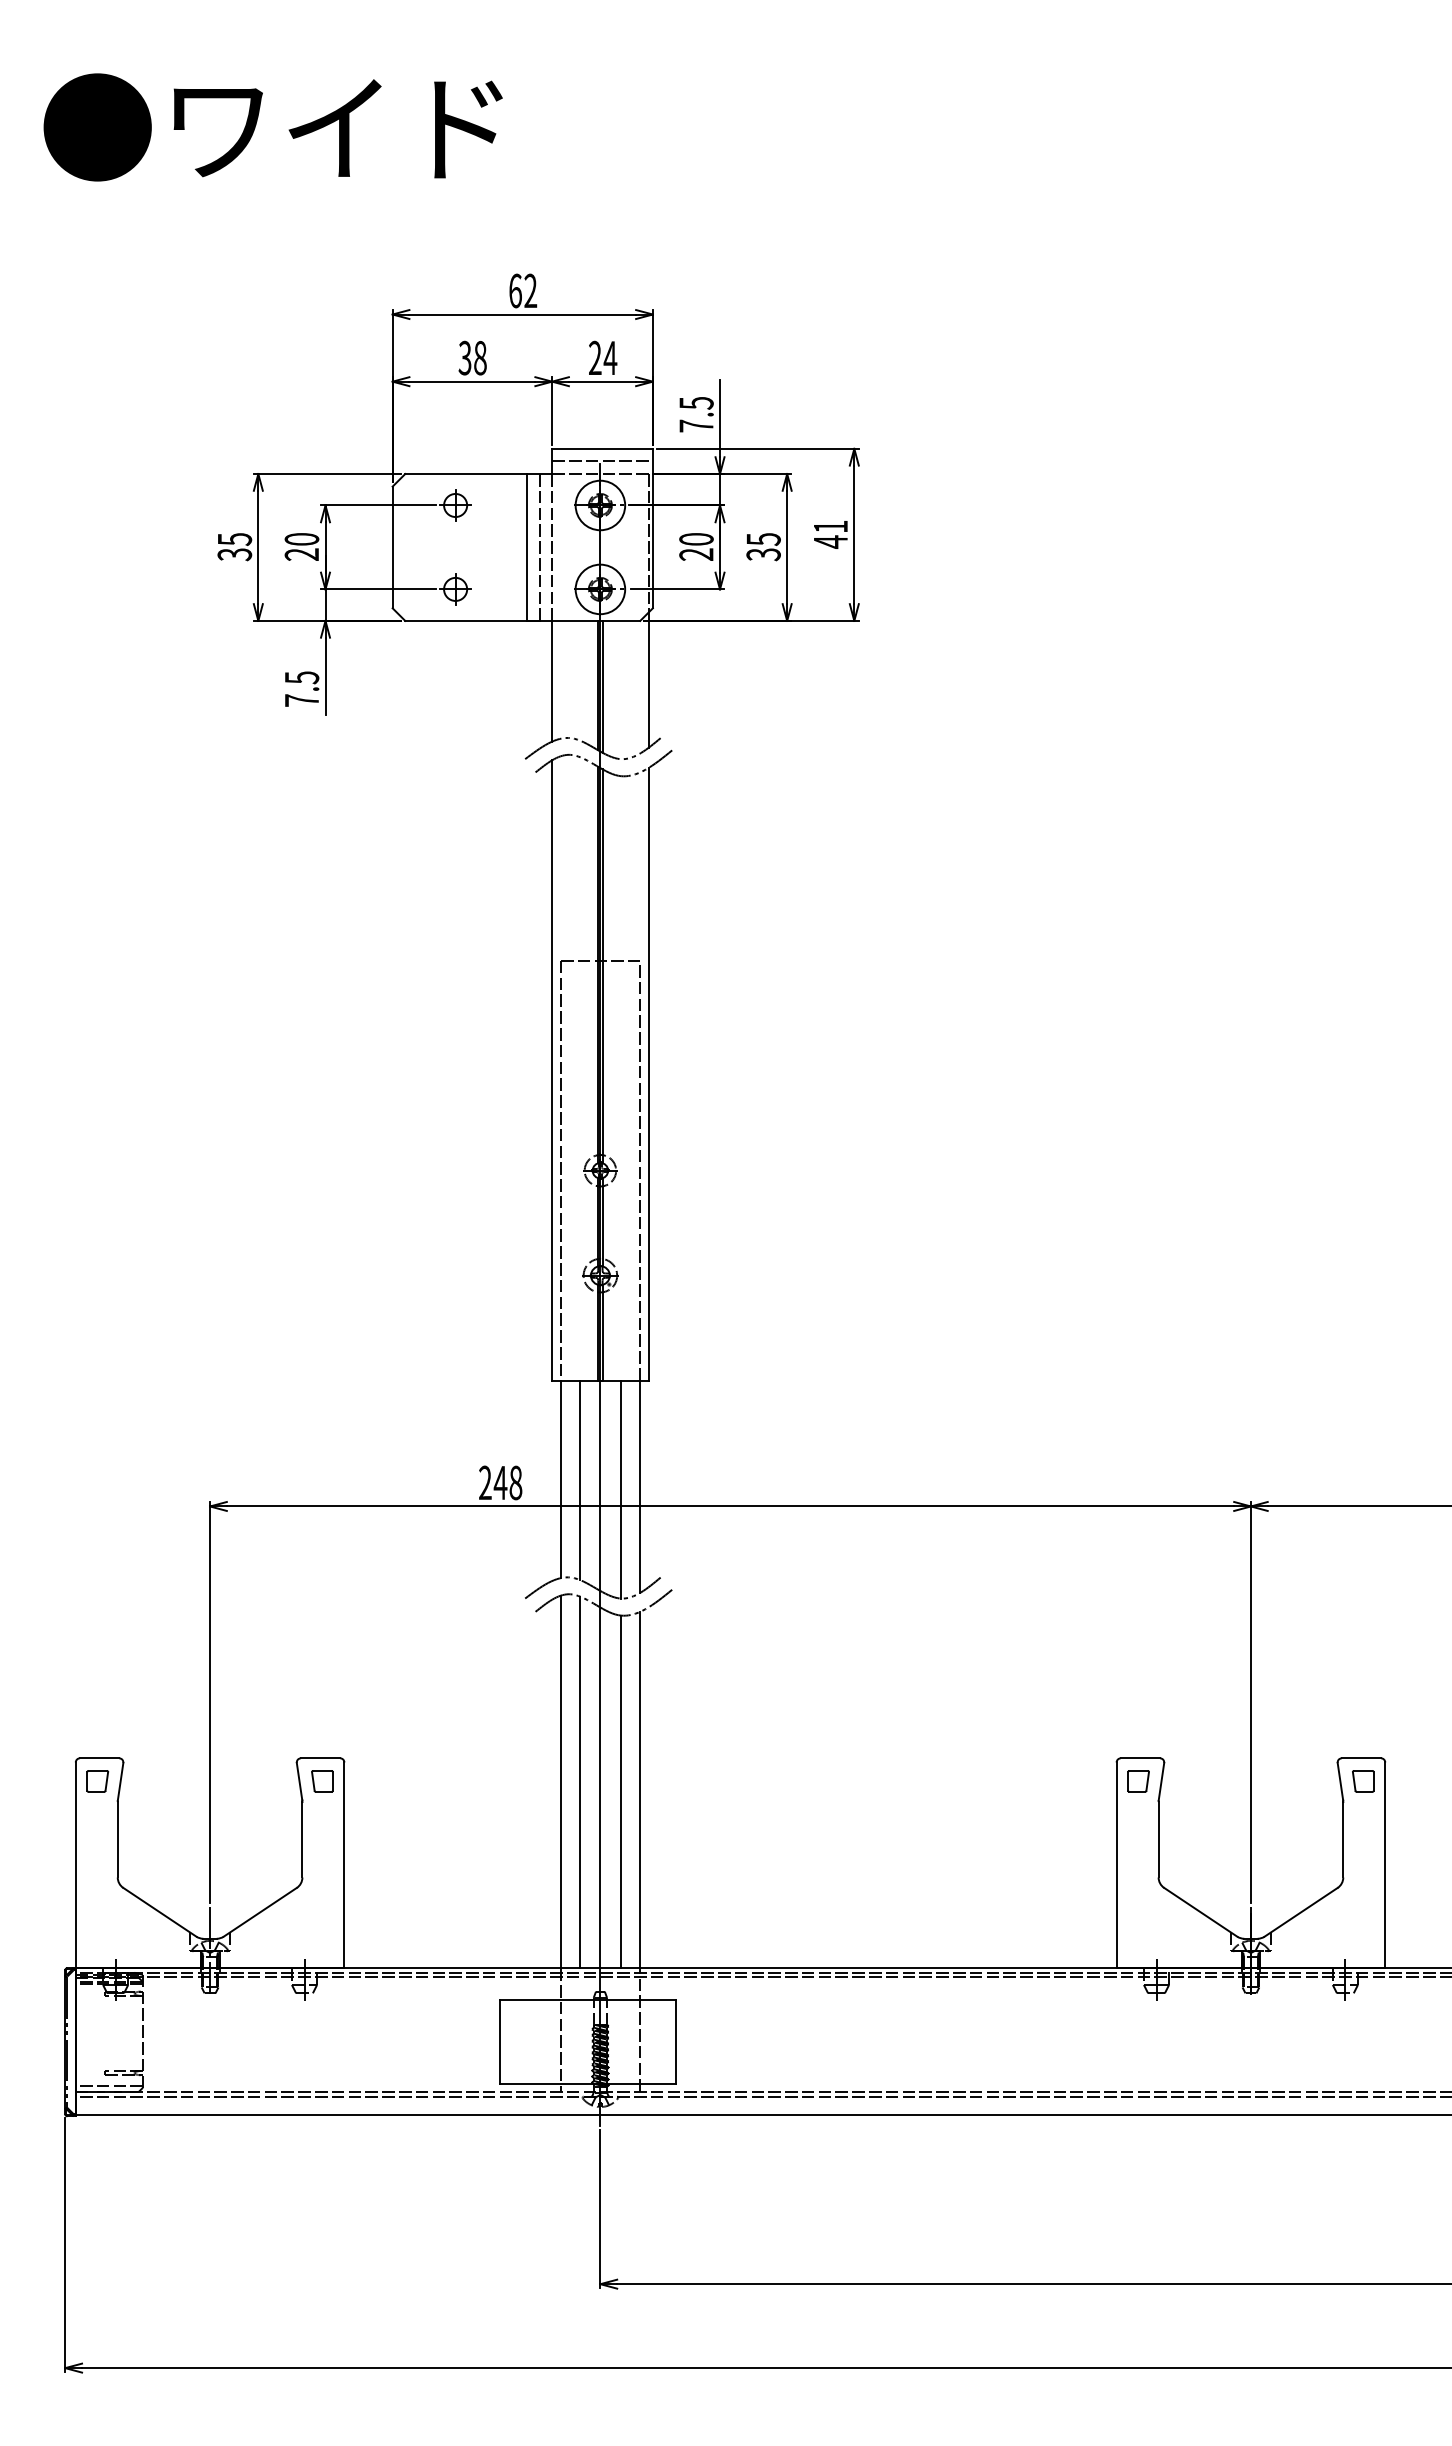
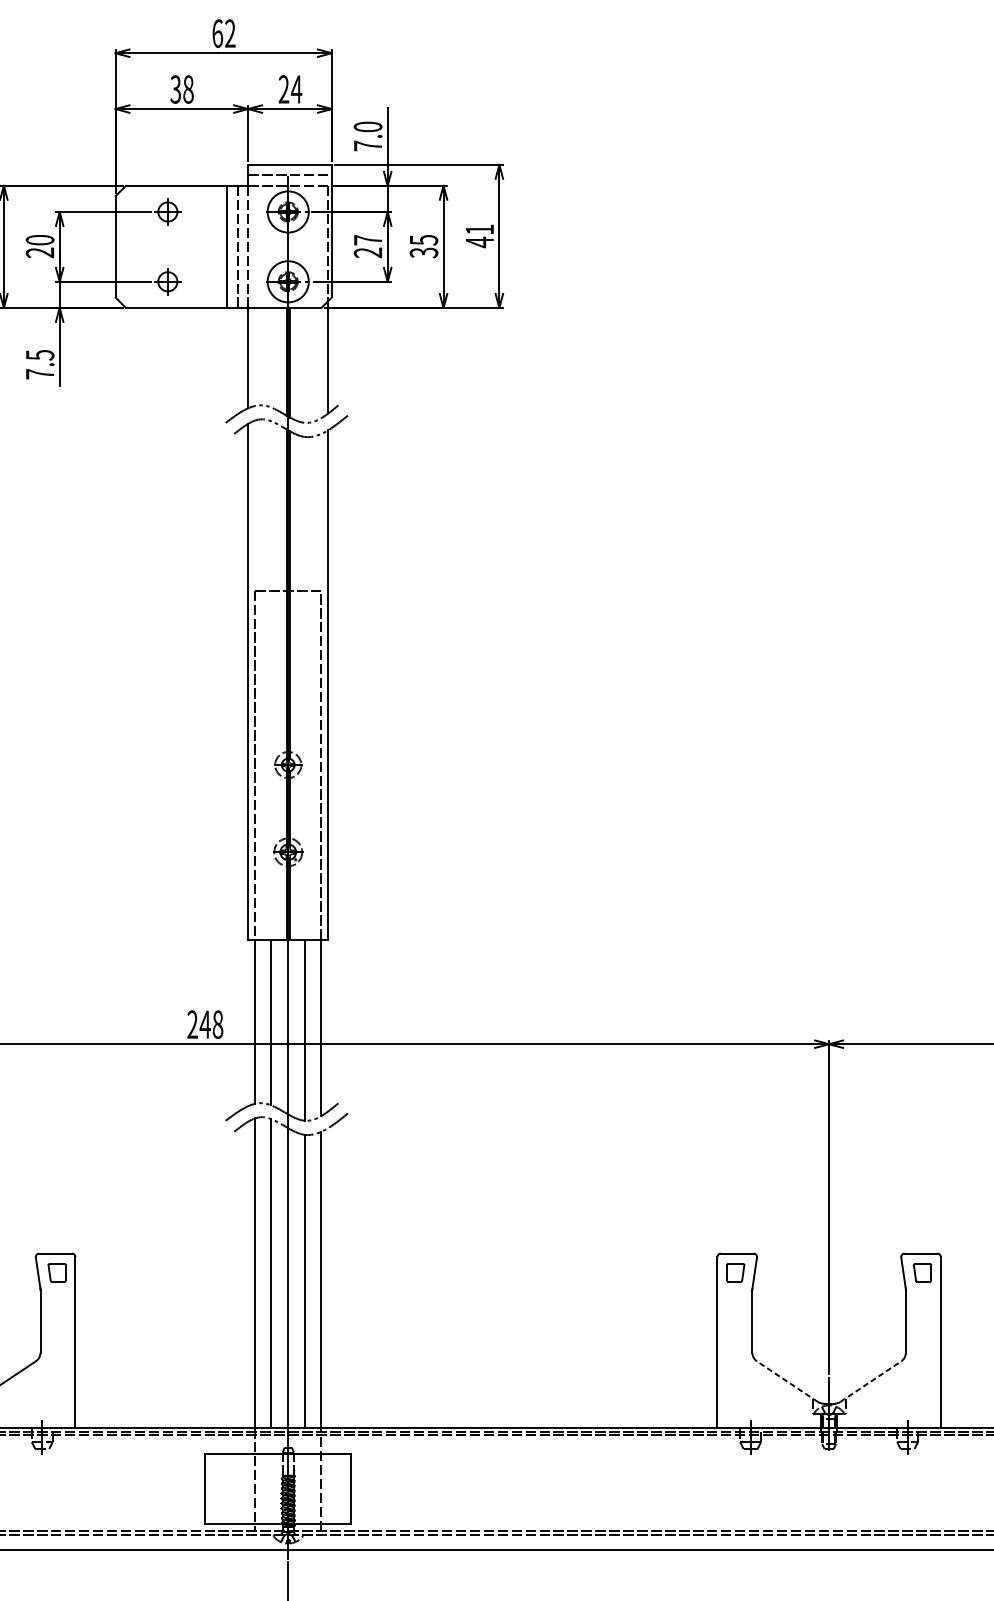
text: (696, 403) -> (368, 127), 7.5 -> 7.0
text: (696, 539) -> (368, 240), 20 -> 27
line: (1200, 1912) -> (787, 1381), solid -> dashed
line: (1301, 1912) -> (871, 1381), solid -> dashed

